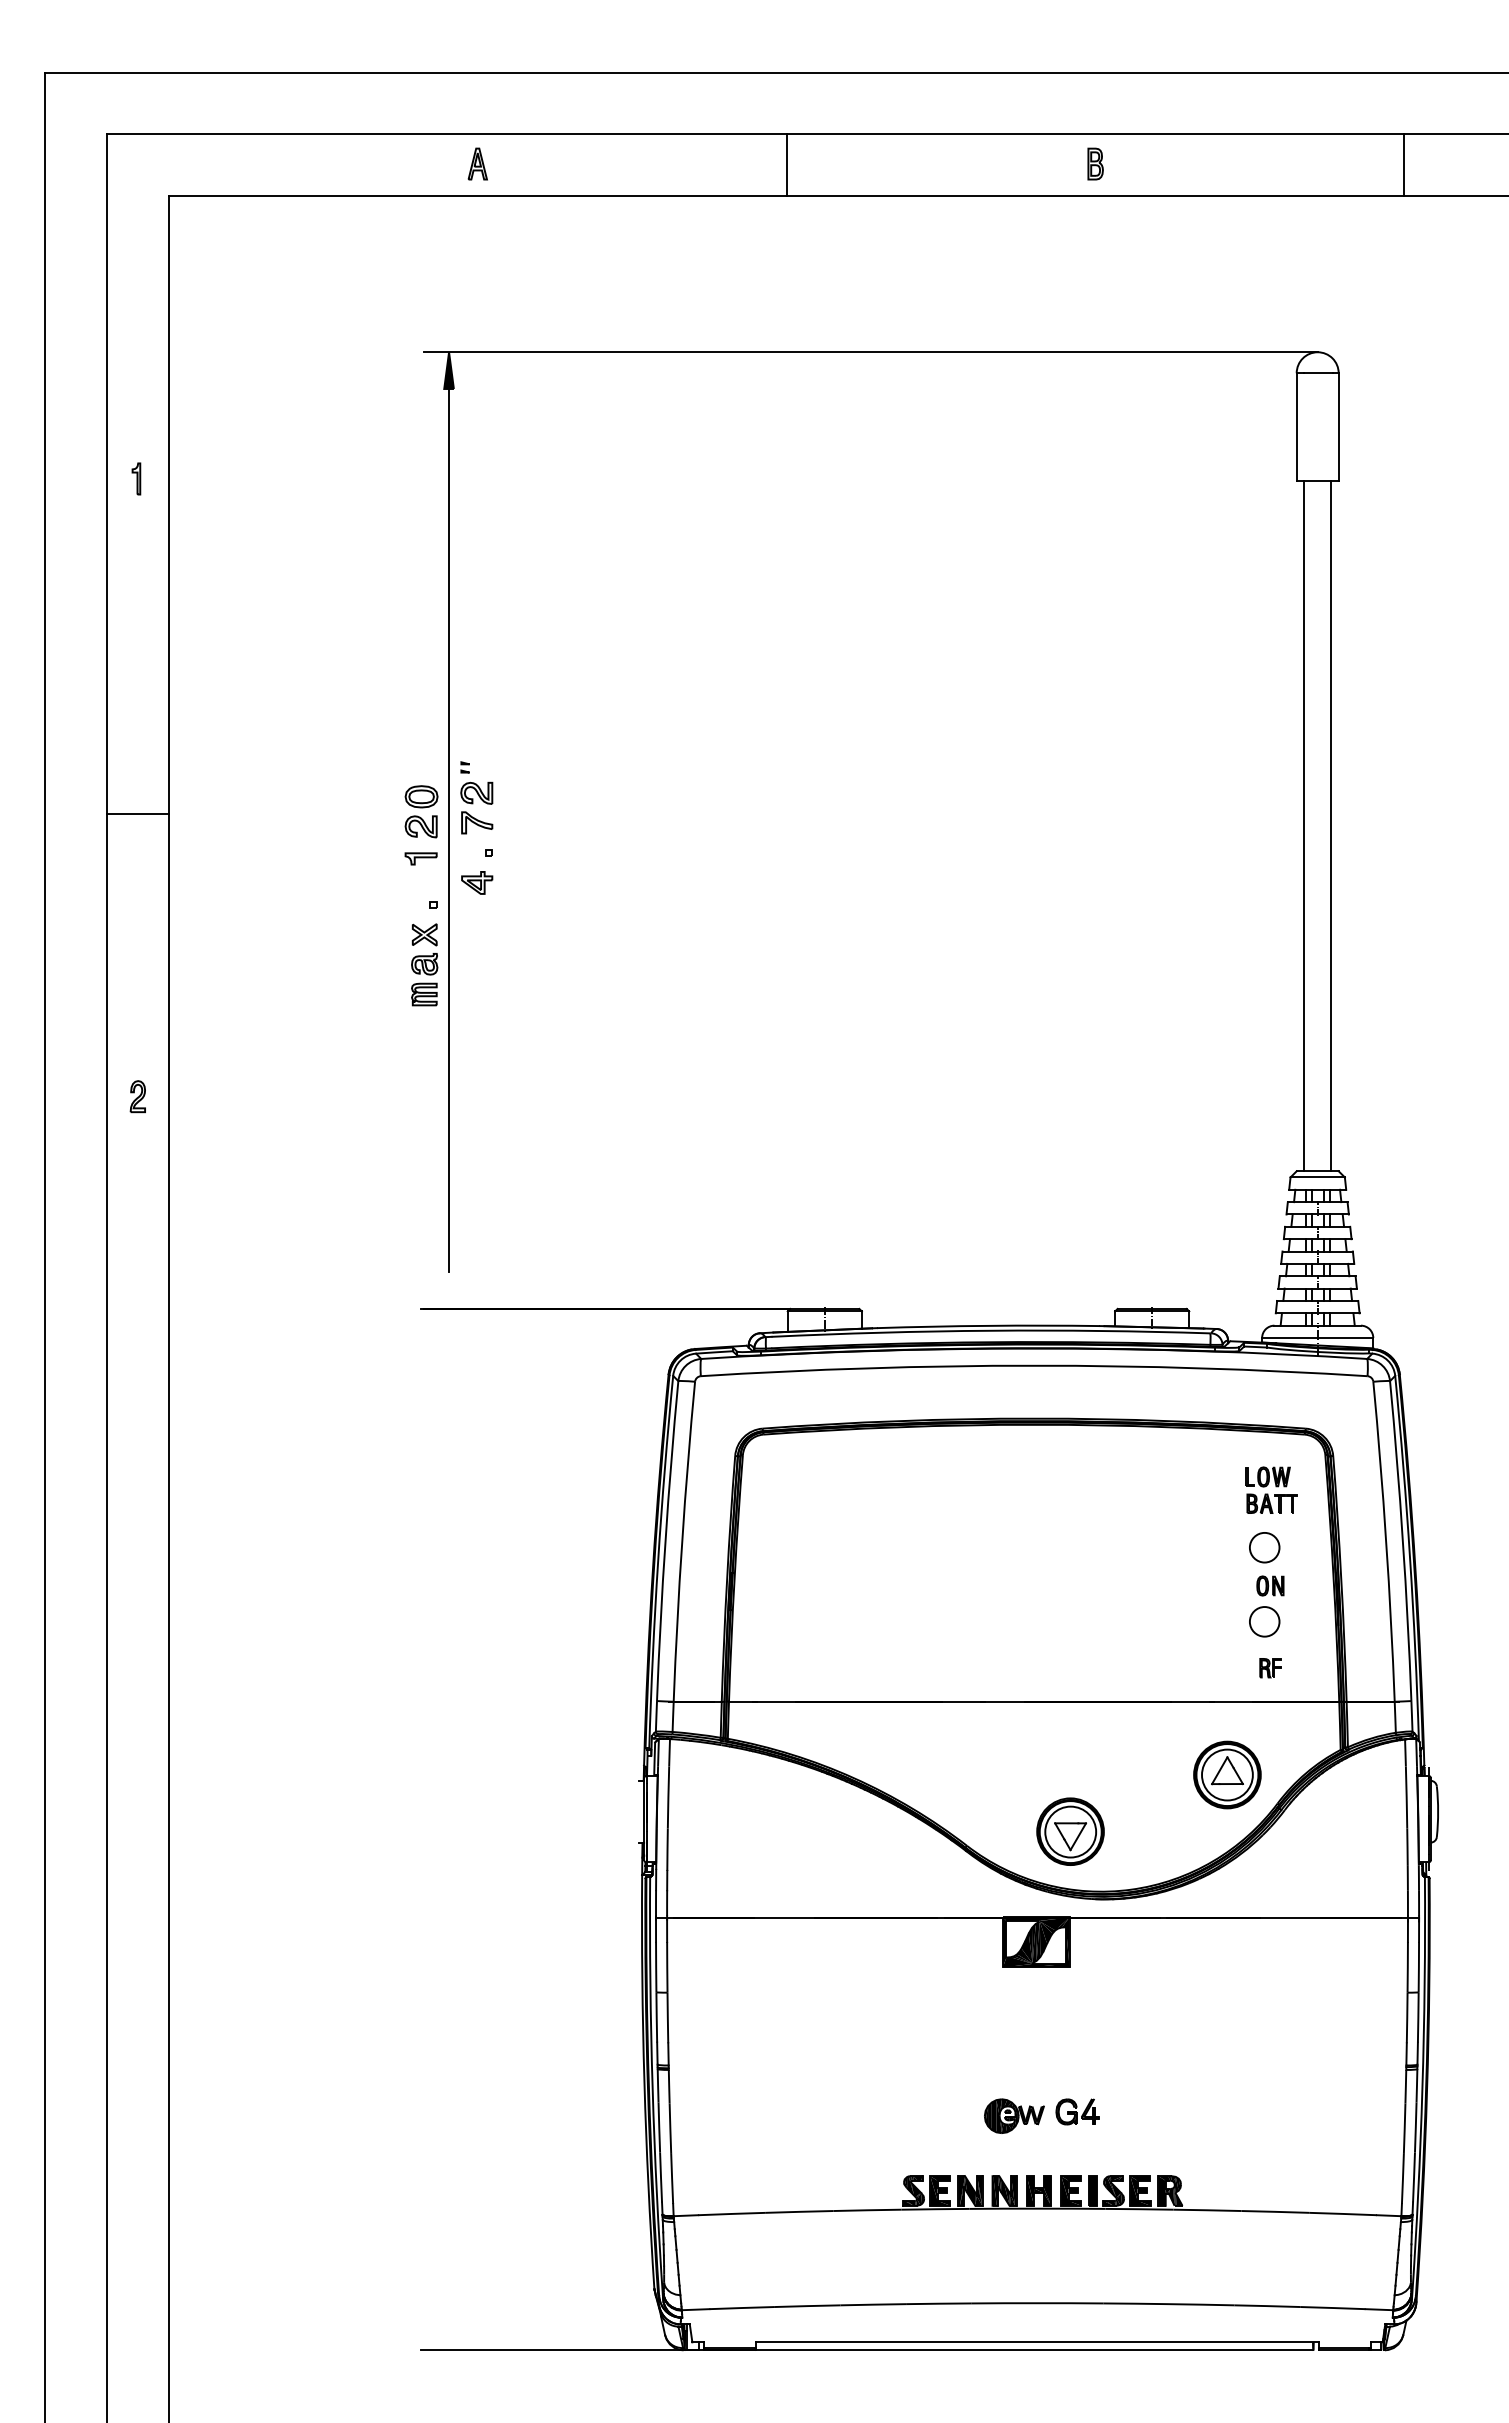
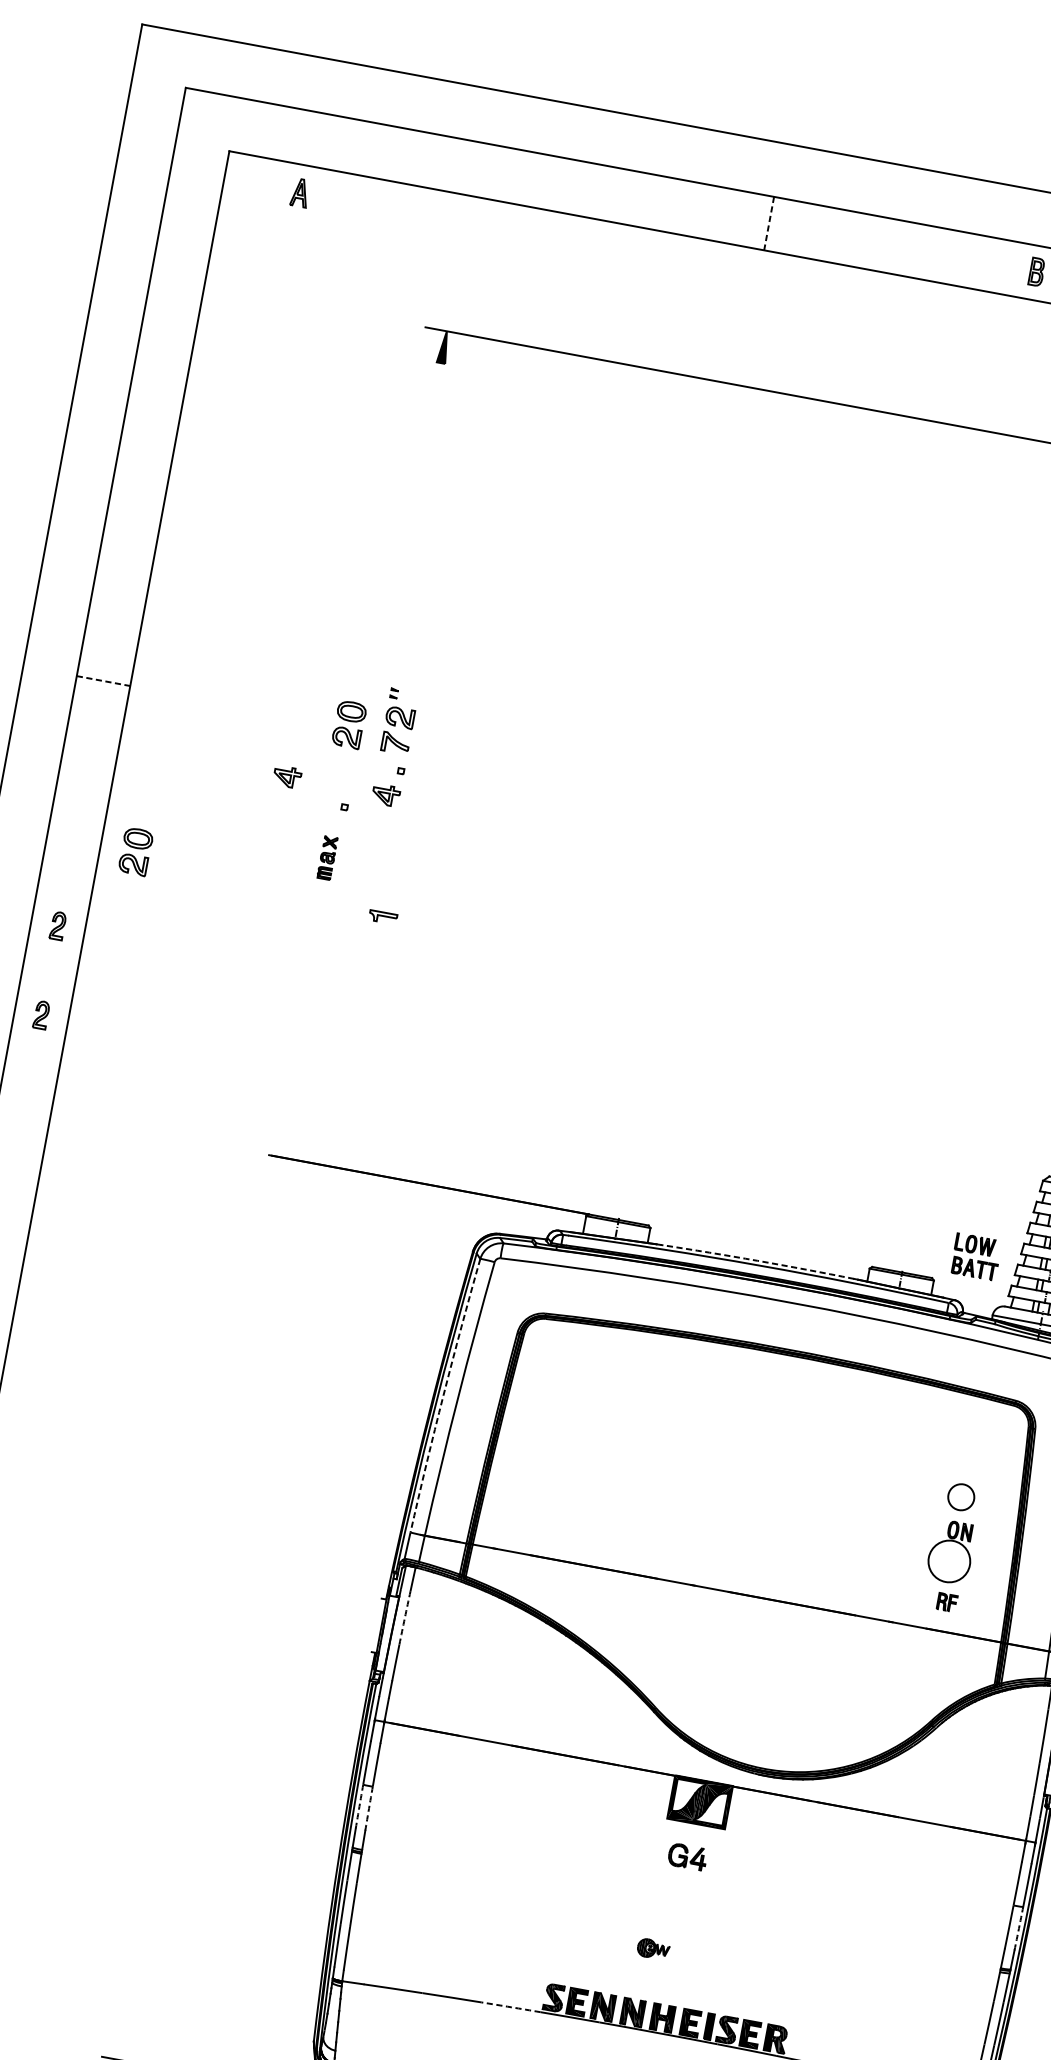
part: (477, 163) -> (300, 192), moved
line: (786, 165) -> (769, 223), solid -> dashed
part: (136, 478) -> (156, 390), removed
line: (138, 813) -> (103, 680), solid -> dashed
line: (449, 830) -> (370, 745), removed
part: (420, 858) -> (382, 916), moved
part: (363, 882) -> (287, 776), added
part: (424, 964) -> (327, 857), size x0.6
part: (209, 997) -> (135, 851), added
part: (137, 1199) -> (41, 1014), added
arc: (988, 1325) -> (757, 1260), solid -> dashed
part: (1271, 1489) -> (976, 1256), moved
arc: (665, 1540) -> (443, 1394), solid -> dashed
circle: (1264, 1621) -> (949, 1561), size x1.6
part: (1227, 1774) -> (892, 1687), removed
arc: (668, 1797) -> (404, 1617), solid -> dashed
part: (1070, 1831) -> (747, 1711), removed
arc: (656, 2017) -> (359, 1806), solid -> dashed
arc: (667, 2017) -> (368, 1808), solid -> dashed
arc: (1418, 2017) -> (1019, 1928), solid -> dashed
part: (1077, 2111) -> (687, 1856), moved
part: (1014, 2115) -> (653, 1948), size x0.6
arc: (867, 2210) -> (511, 2007), solid -> dashed

